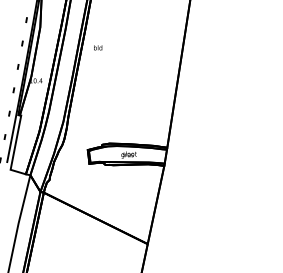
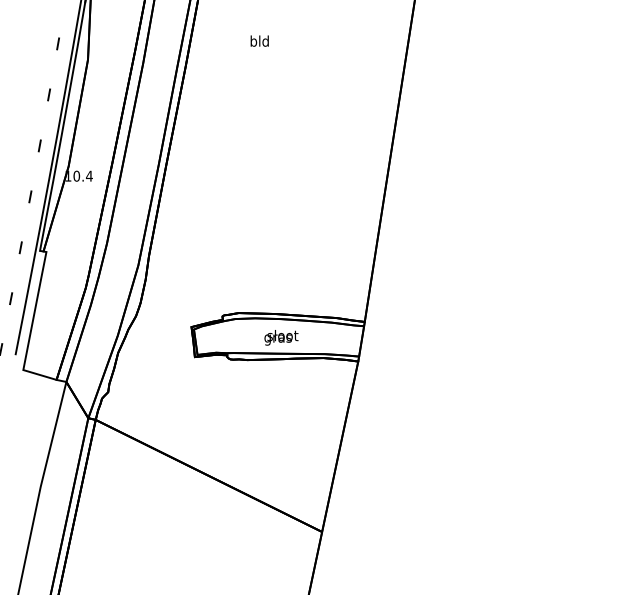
text: (98, 47) -> (260, 40), moved

